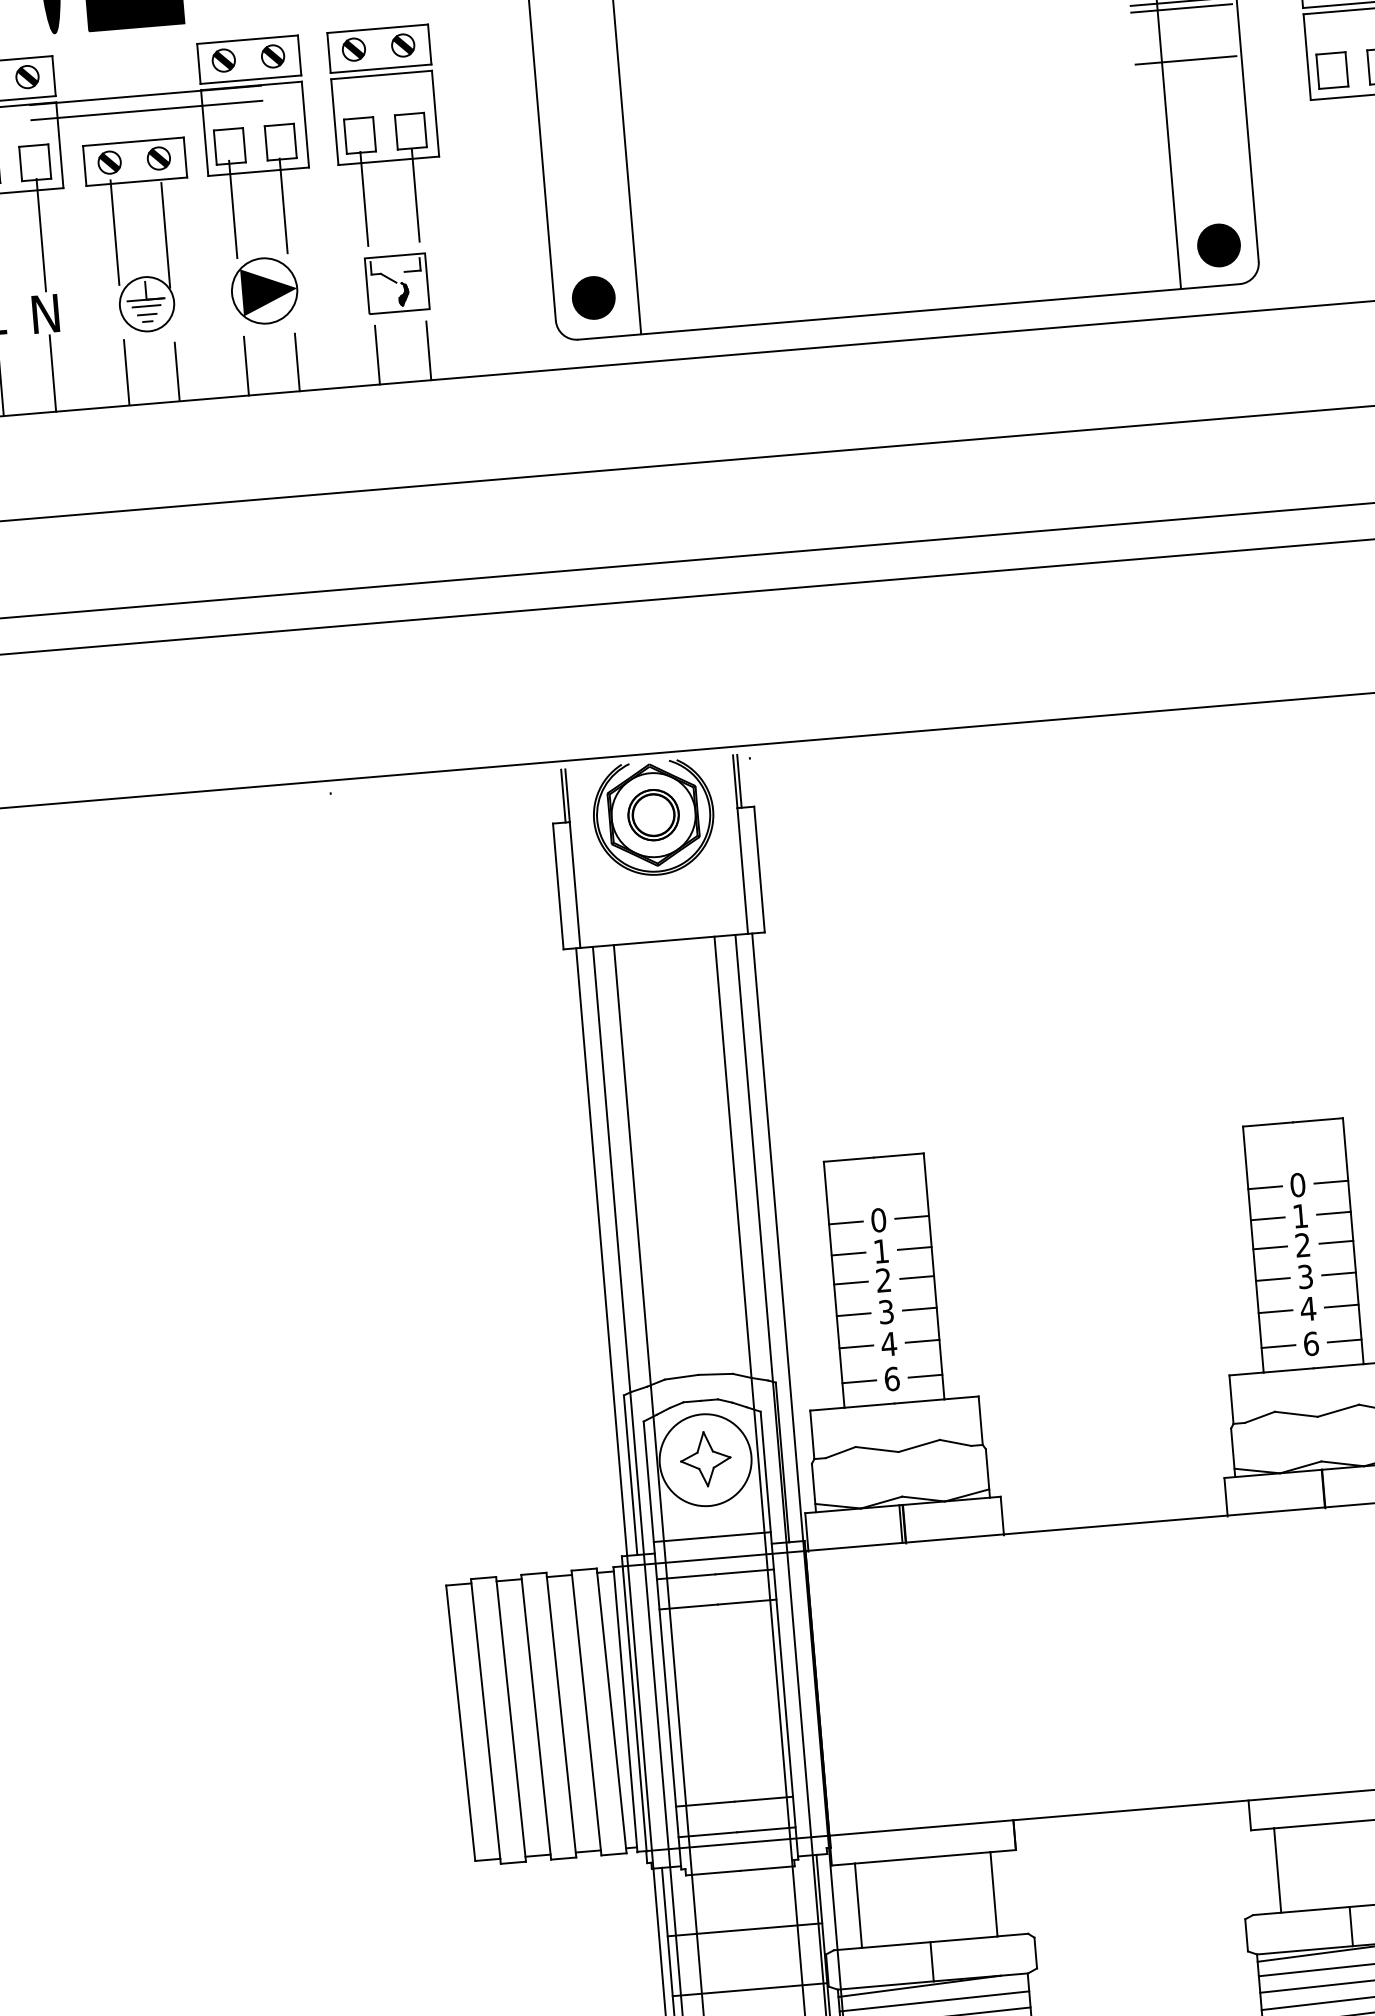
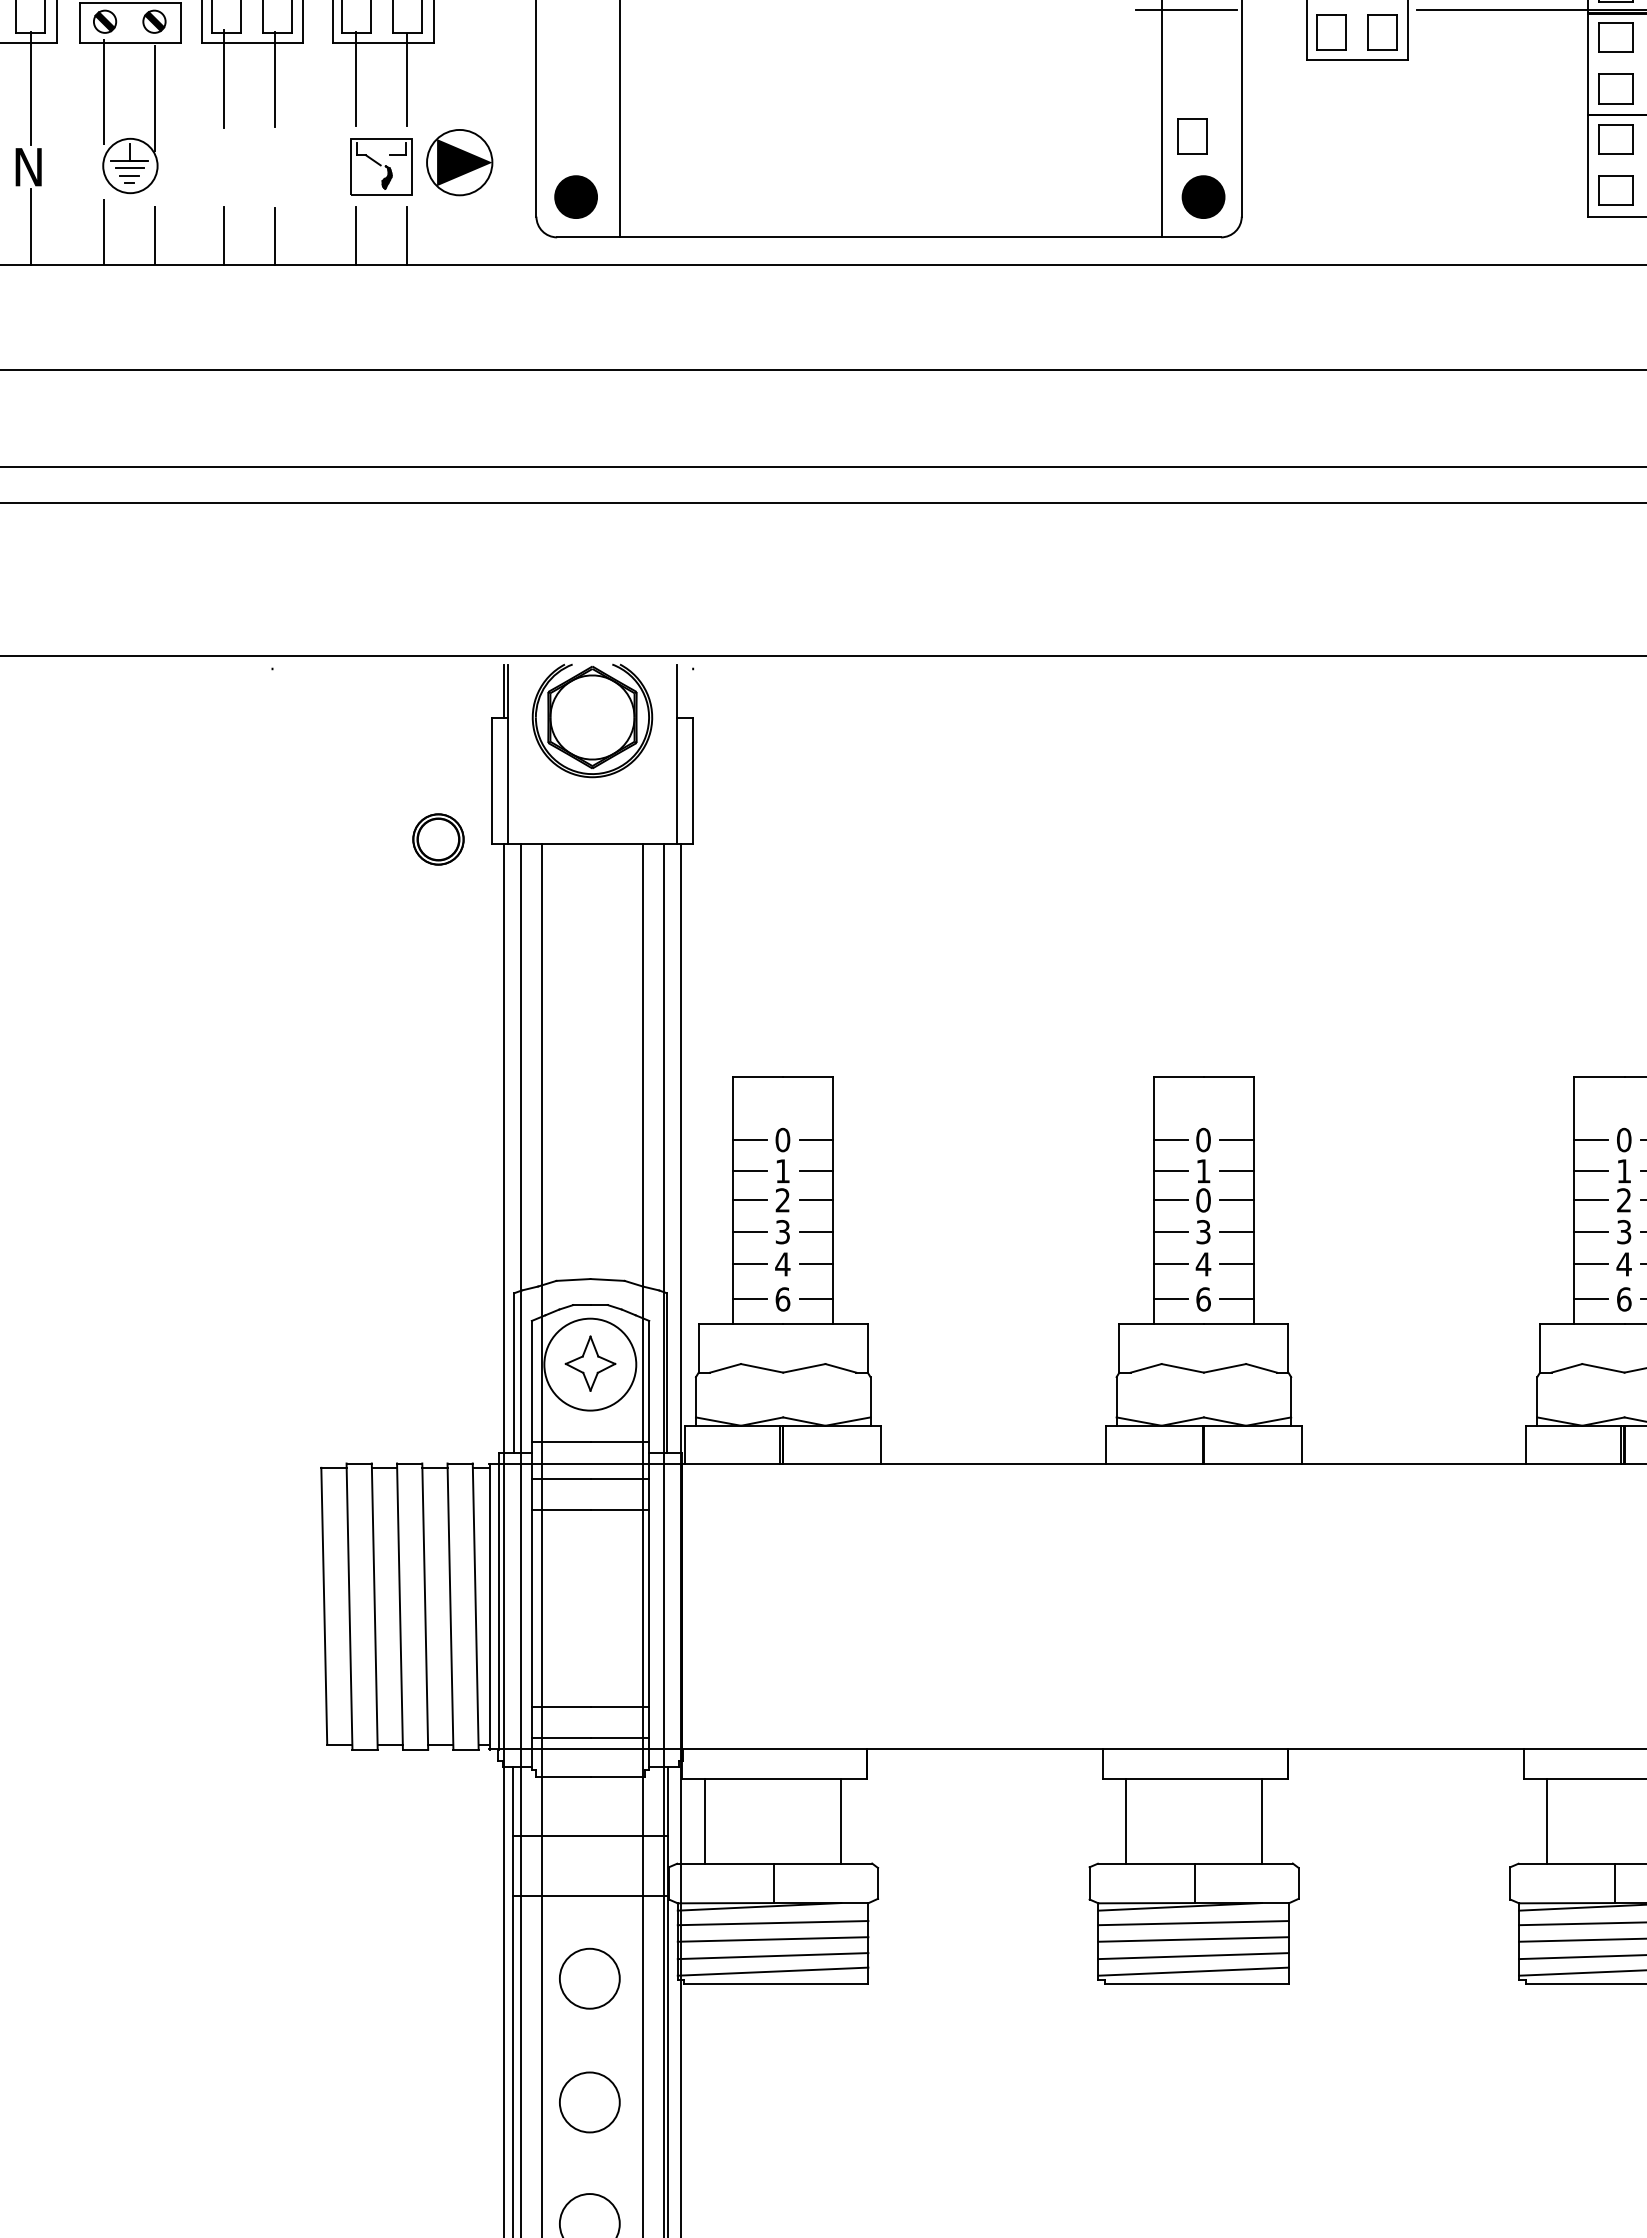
part: (1202, 185) -> (1192, 136), added
part: (264, 290) -> (459, 162), moved
line: (739, 780) -> (680, 690), removed
part: (653, 815) -> (438, 839), moved
text: (1302, 1245) -> (1203, 1200), 2 -> 0

